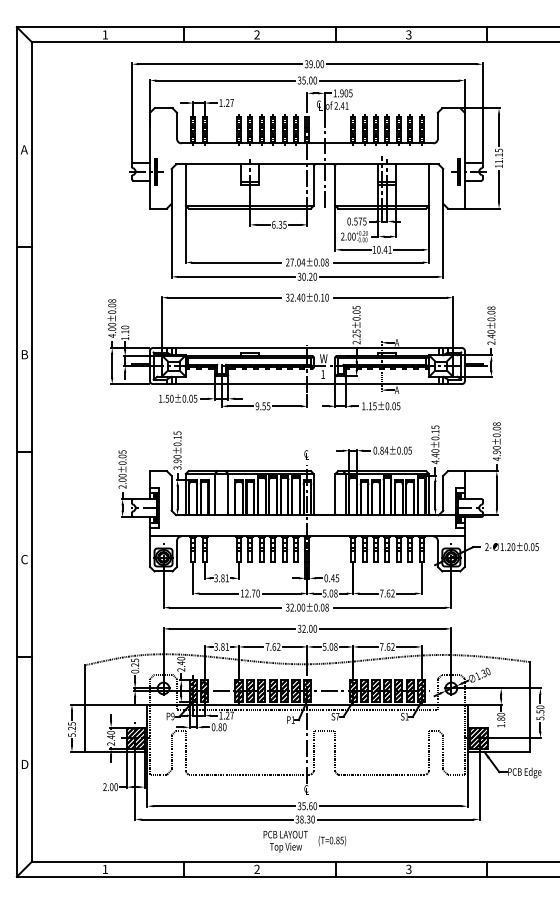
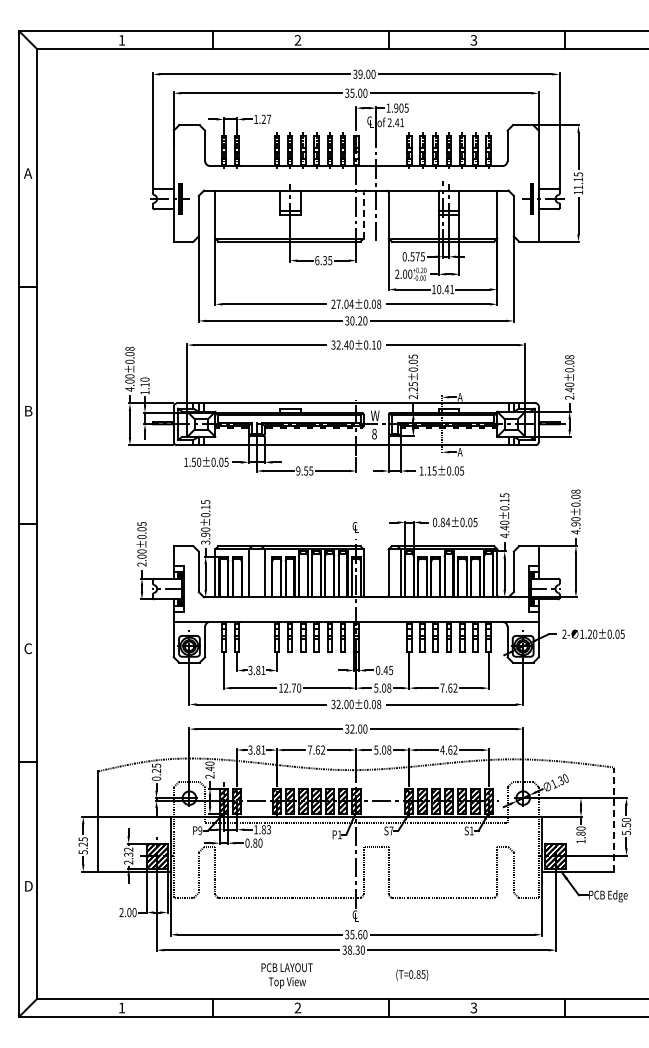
line: (313, 185) -> (363, 215), solid -> dashed
text: (323, 373) -> (374, 433), 1 -> 8
text: (381, 646) -> (442, 749), 7.62 -> 4.62
line: (530, 706) -> (614, 819), solid -> dashed
text: (229, 715) -> (266, 829), 1.27 -> 1.83
text: (110, 735) -> (128, 852), 2.40 -> 2.32
text: (332, 840) -> (412, 974), moved
text: (285, 841) -> (286, 975), moved

